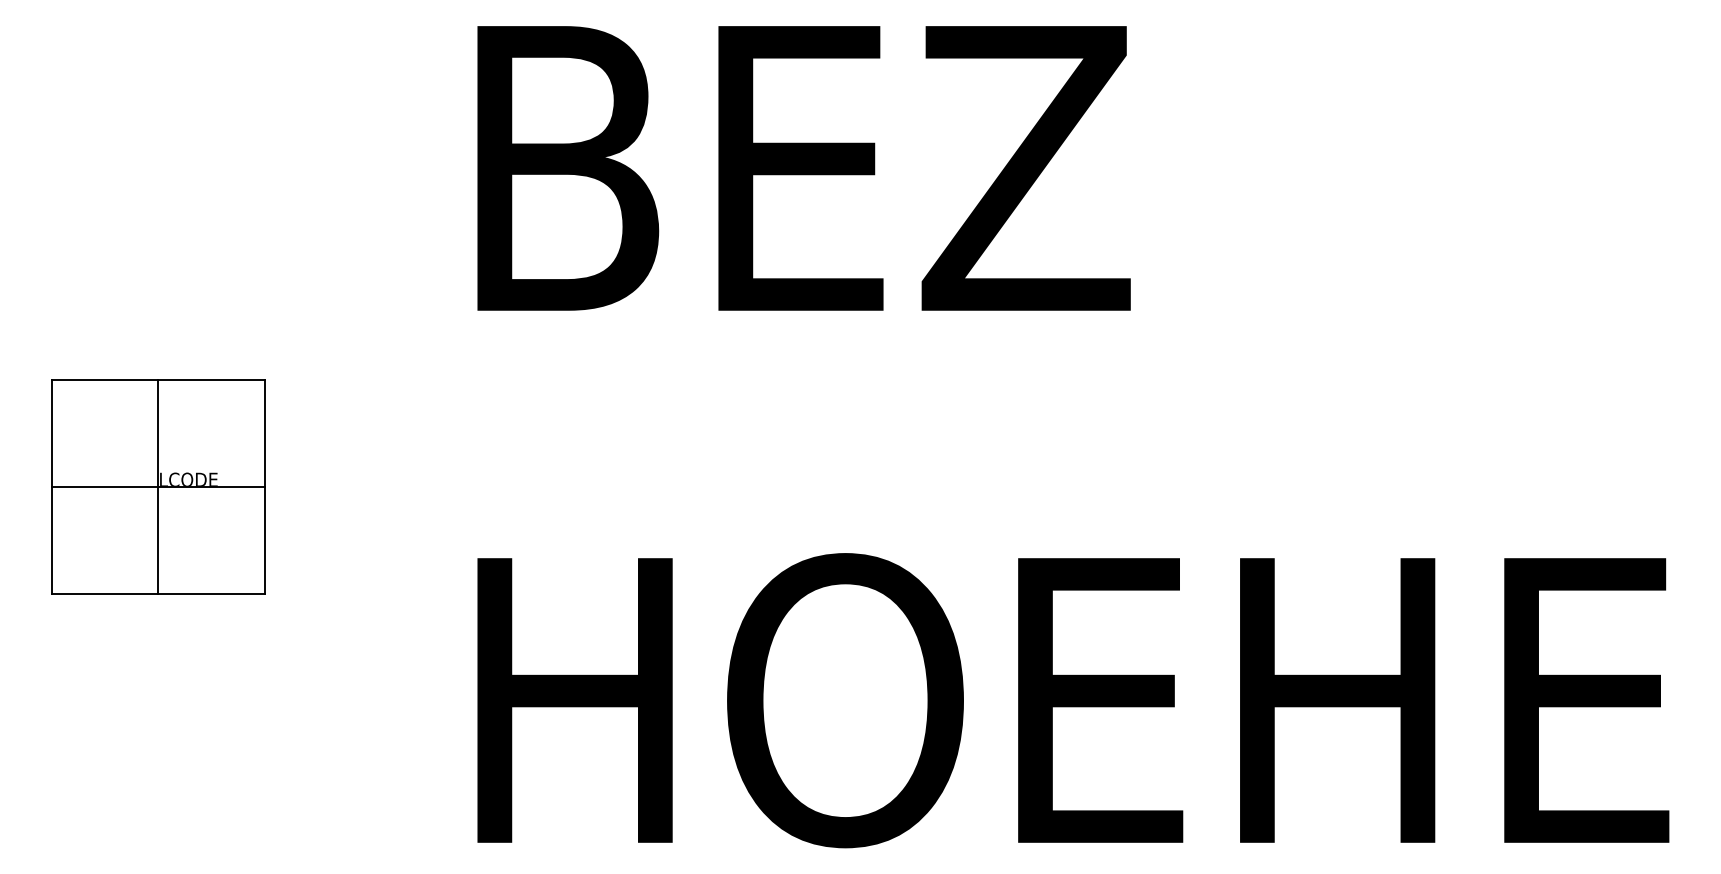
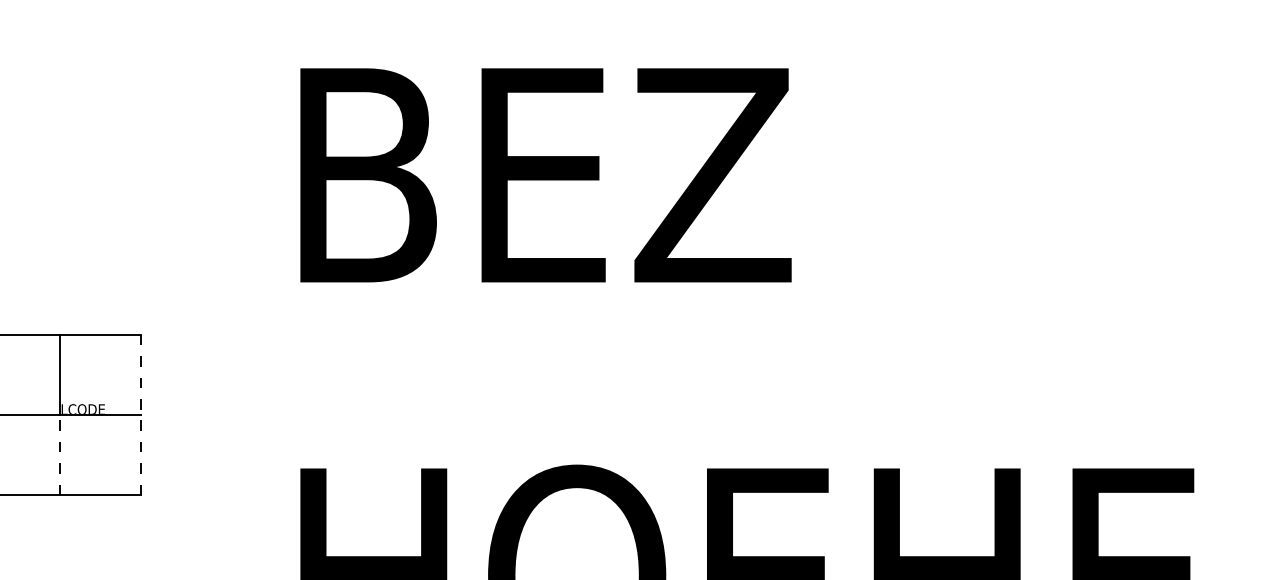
line: (265, 487) -> (140, 415), solid -> dashed
line: (158, 539) -> (60, 454), solid -> dashed

